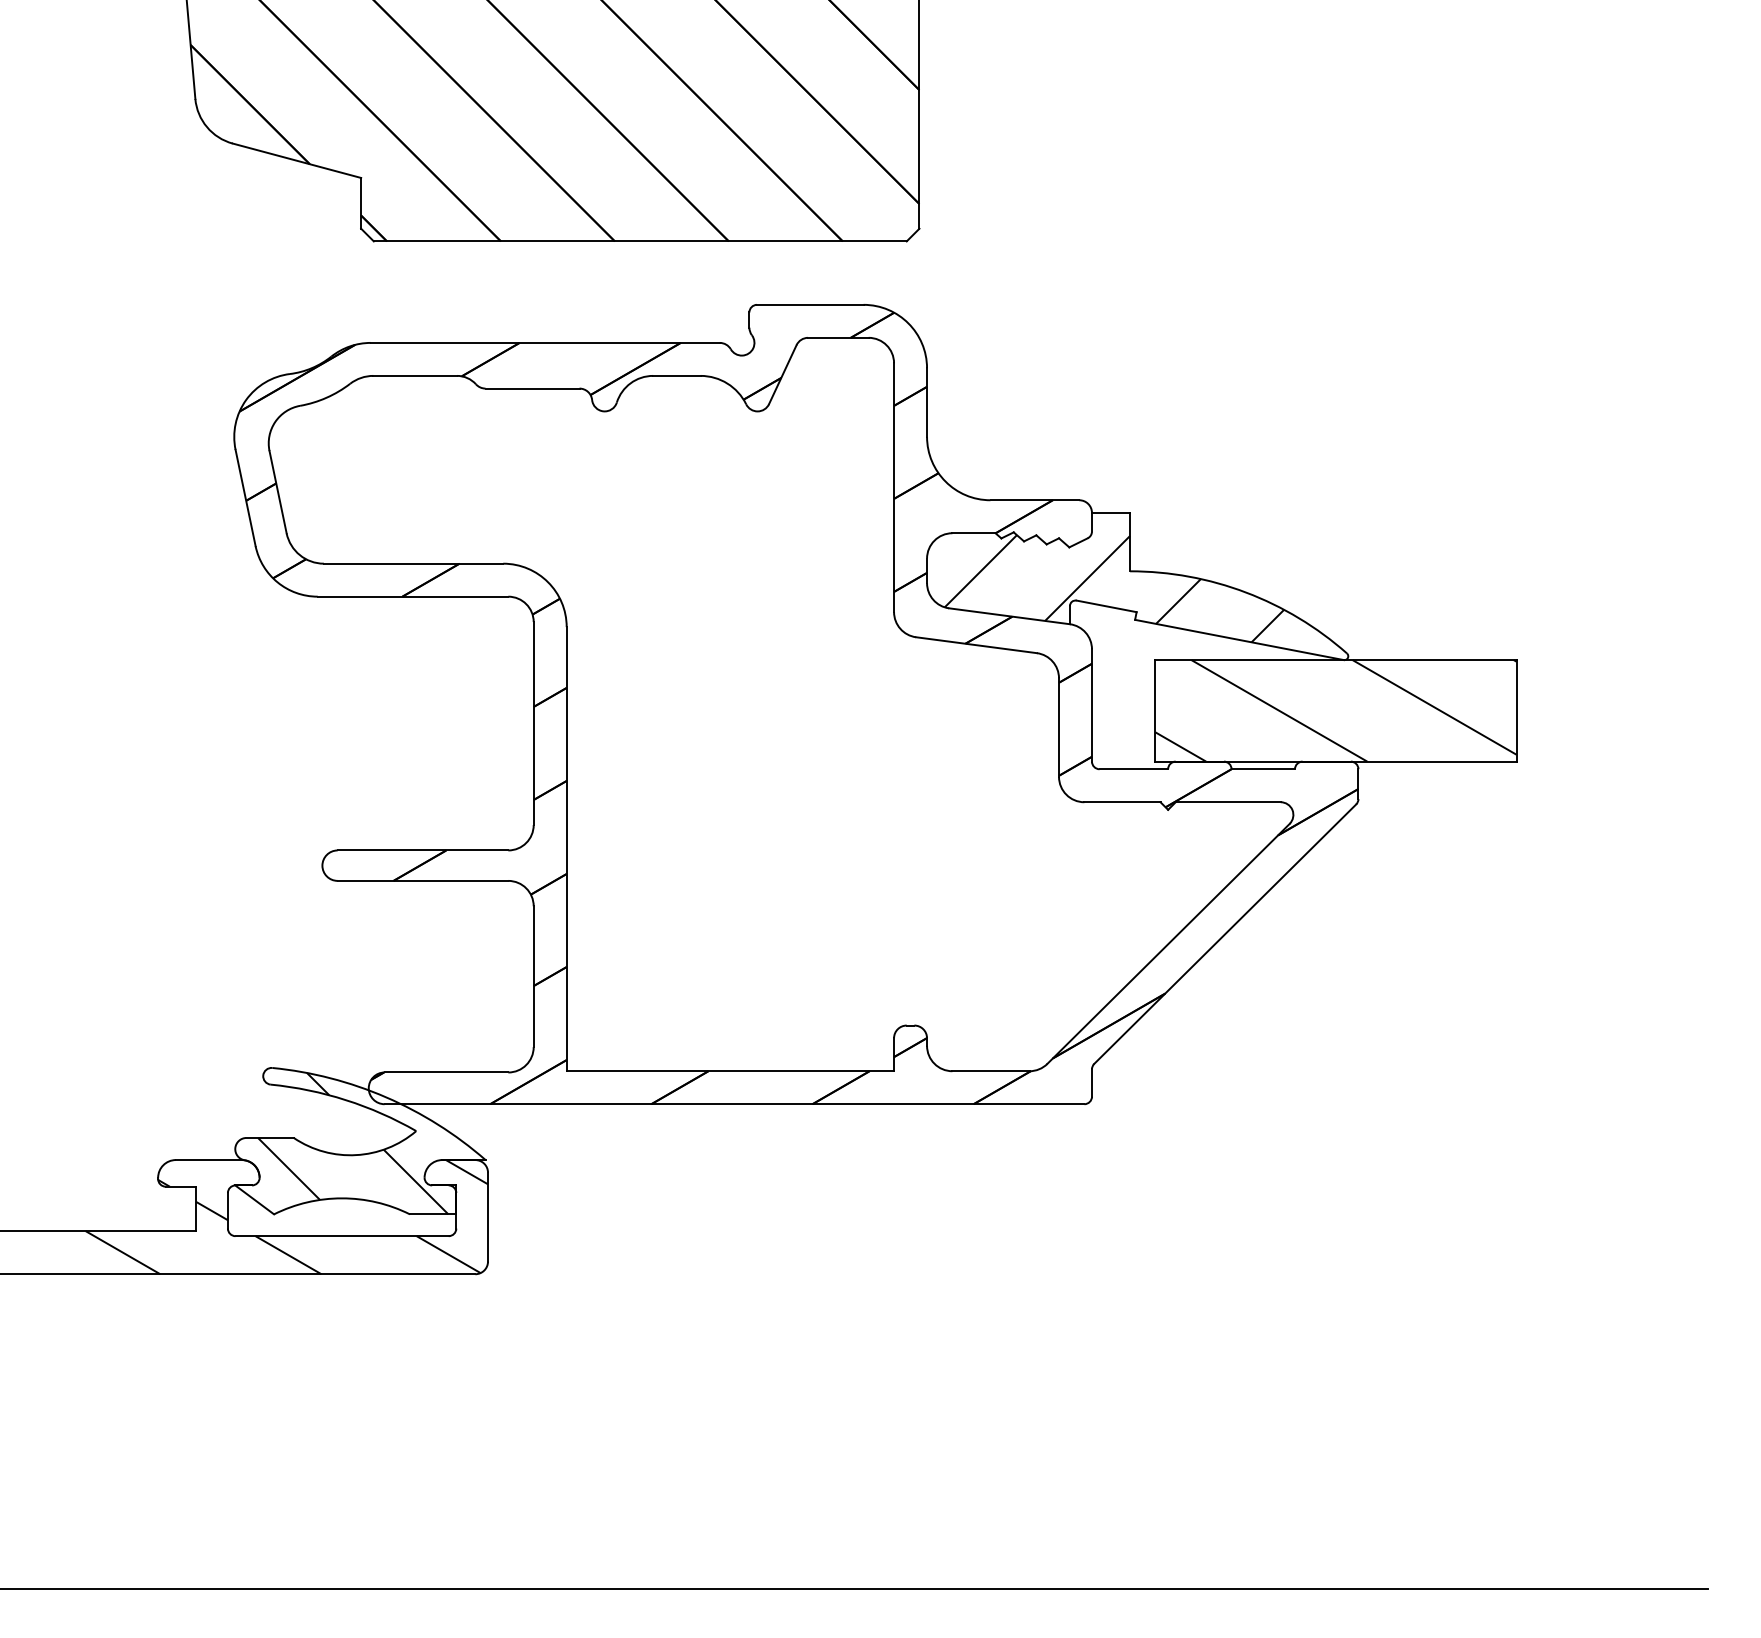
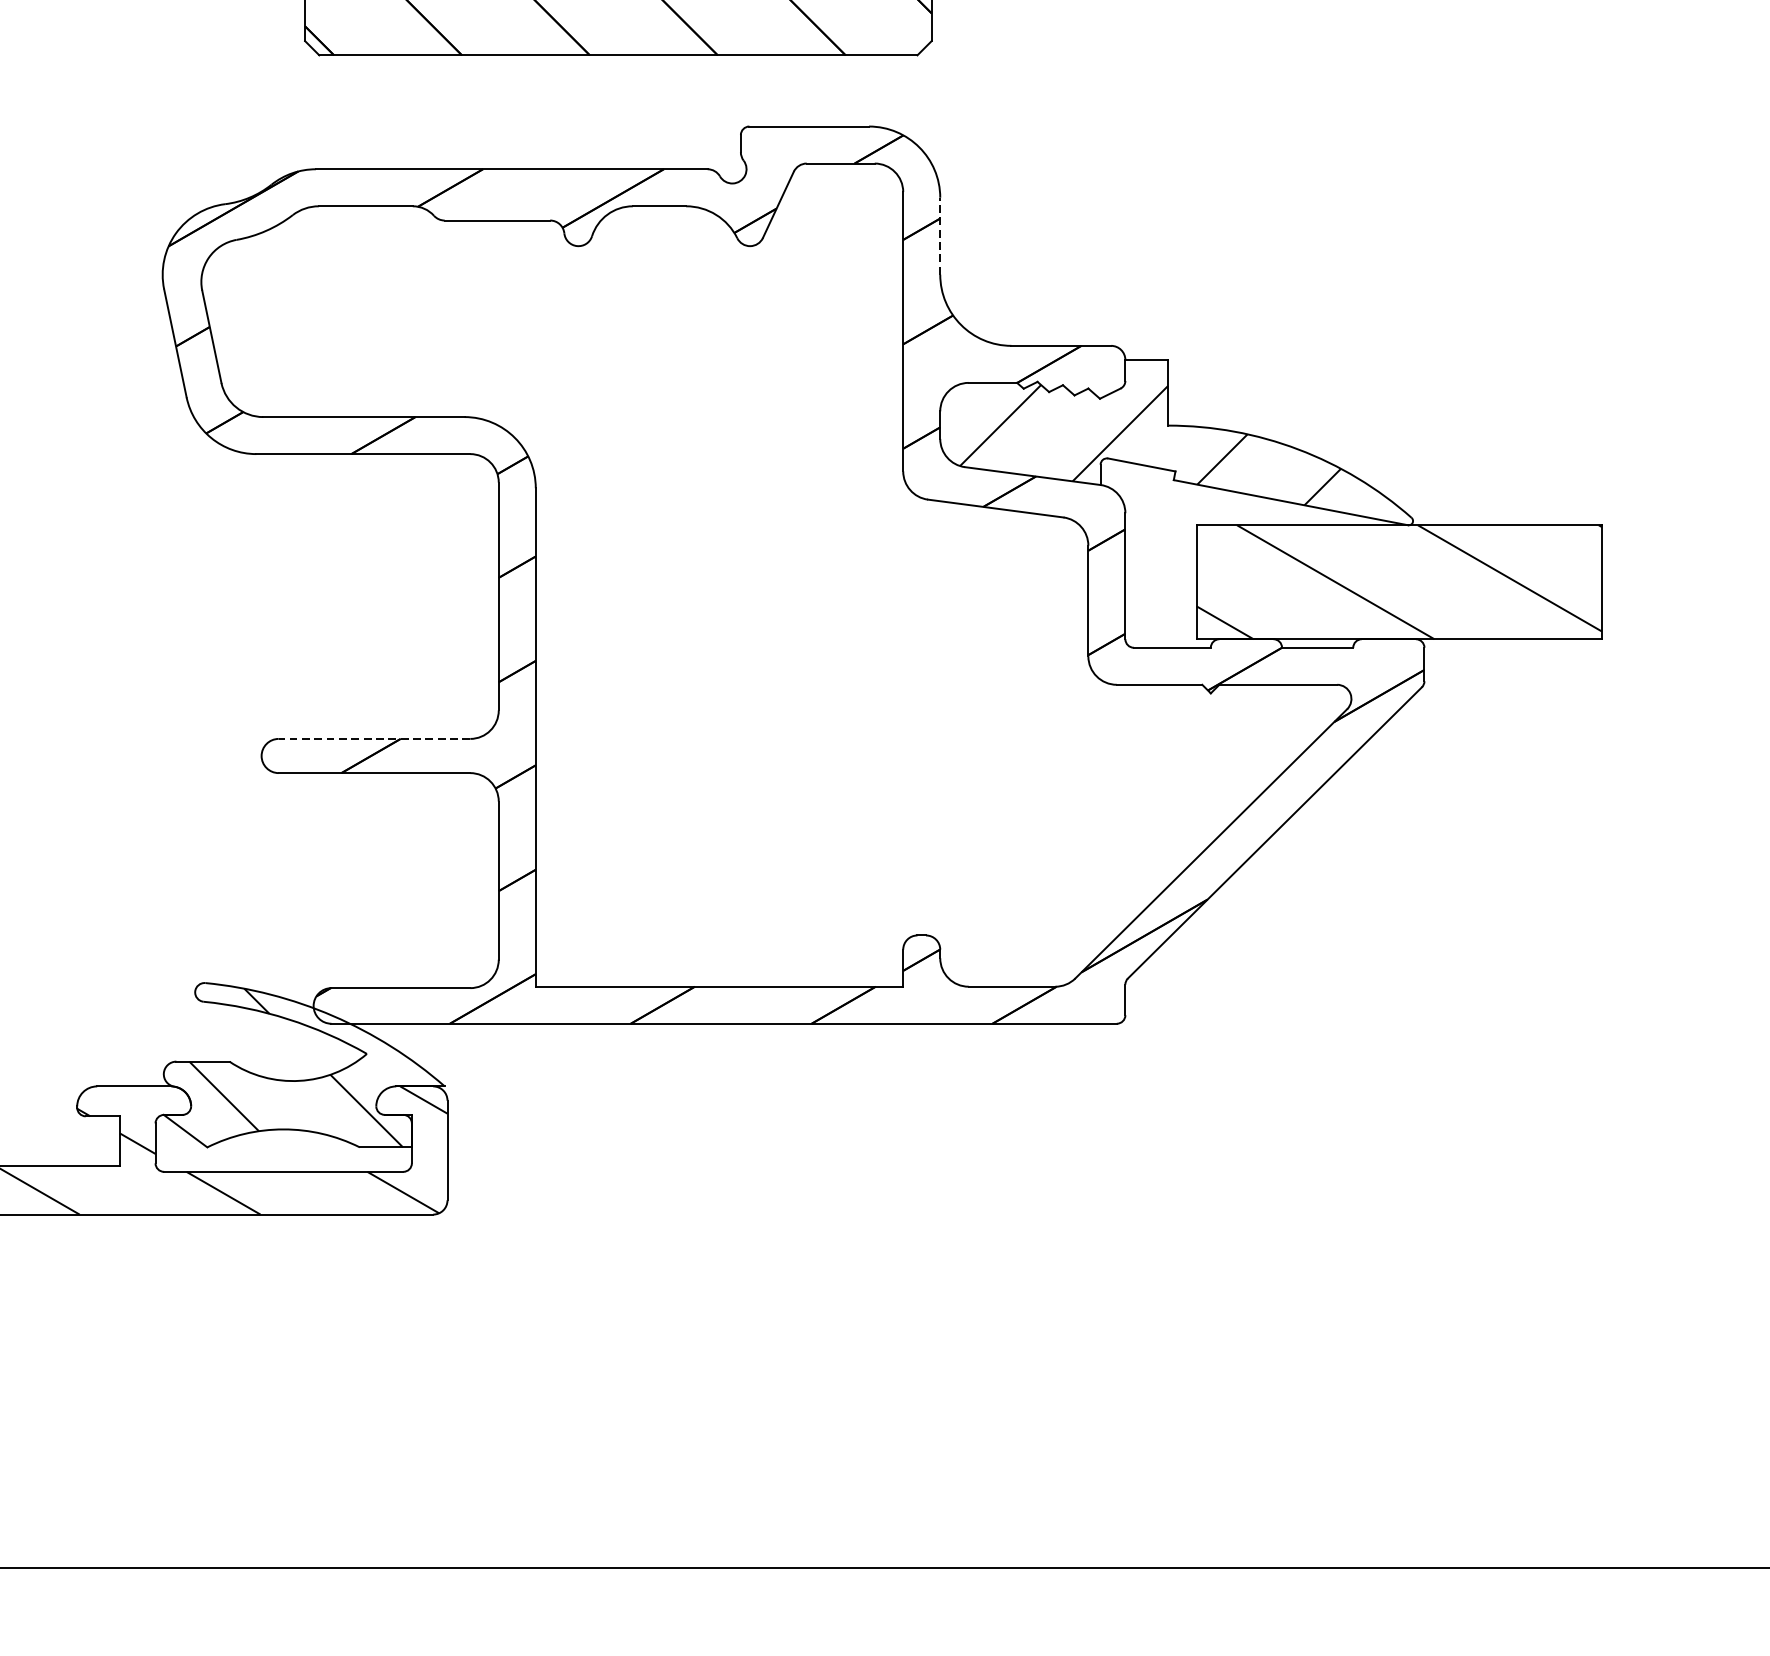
line: (927, 402) -> (940, 236), solid -> dashed
line: (422, 850) -> (373, 738), solid -> dashed

